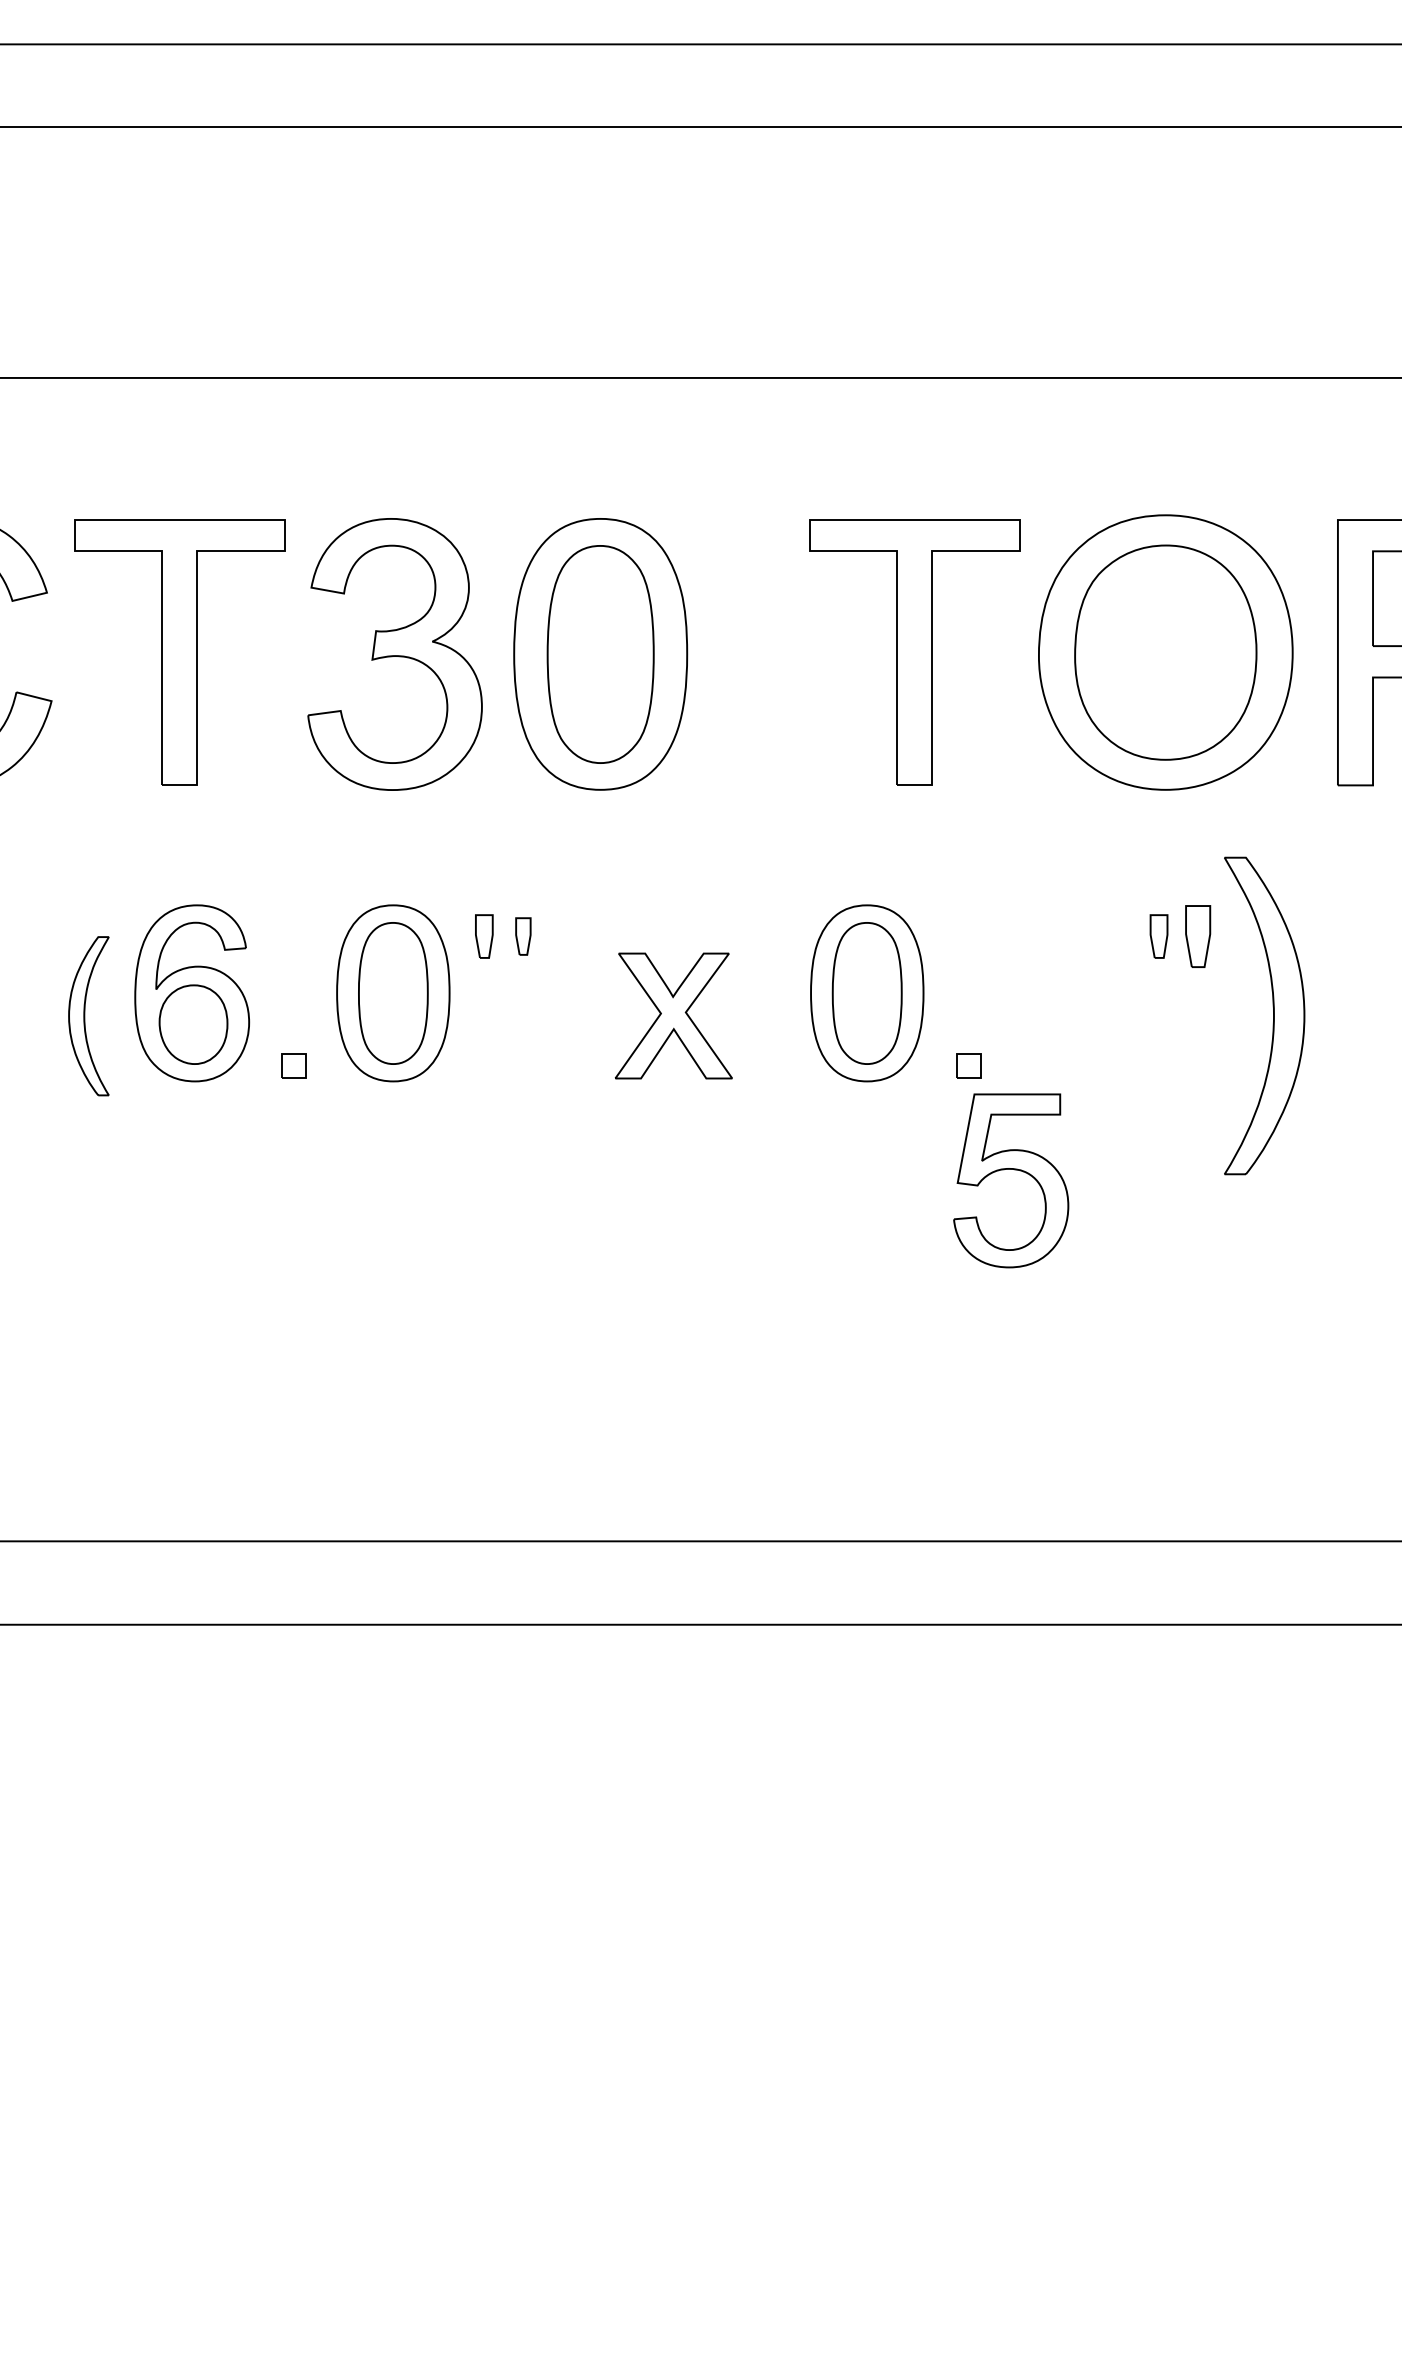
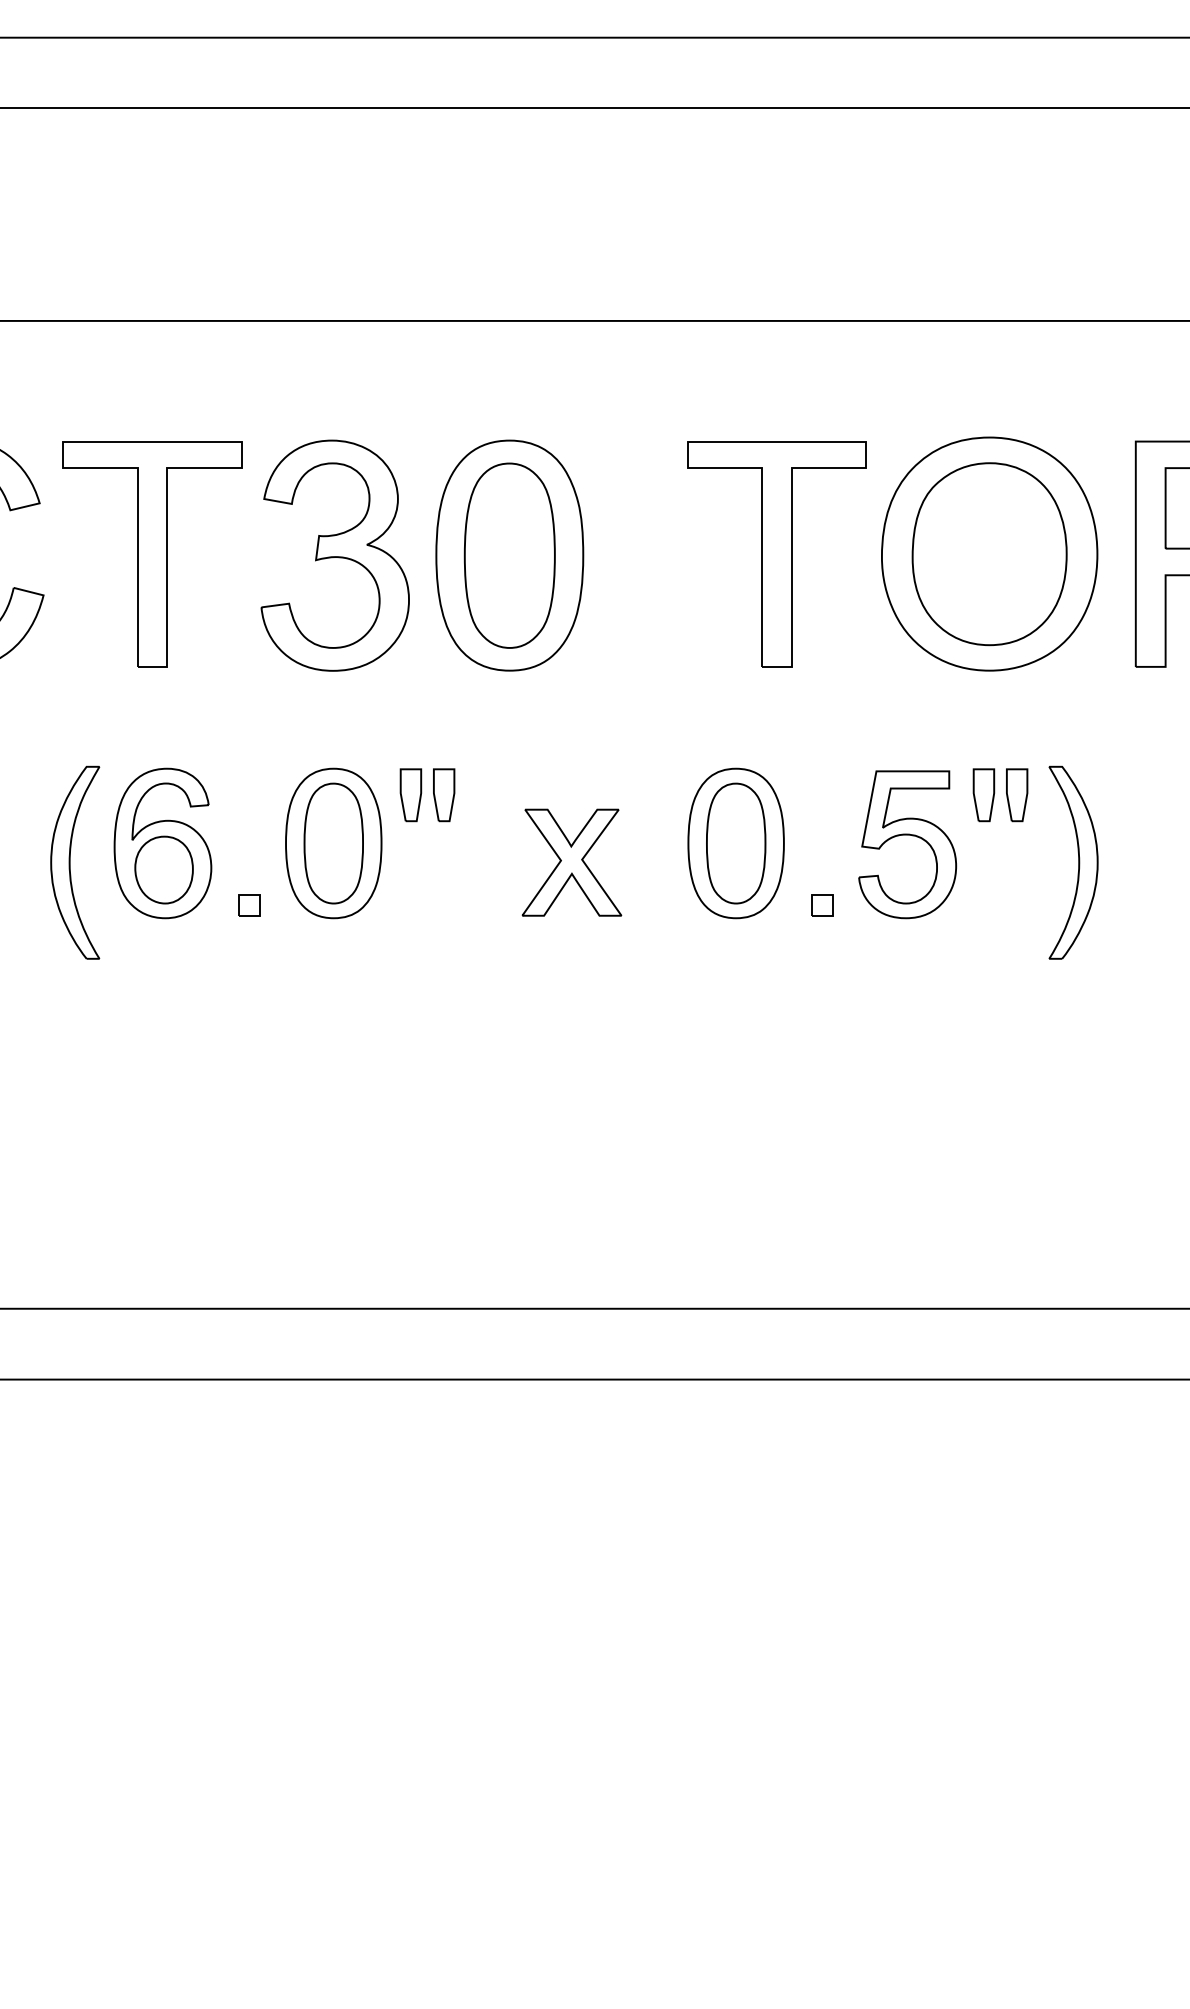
part: (484, 936) -> (411, 795), size x1.43
part: (523, 936) -> (444, 795), size x1.67
part: (1158, 936) -> (983, 795), size x1.43
part: (88, 1016) -> (74, 863), size x1.43
part: (1264, 1016) -> (1073, 863), size x0.71
part: (1014, 1170) -> (910, 835), moved

